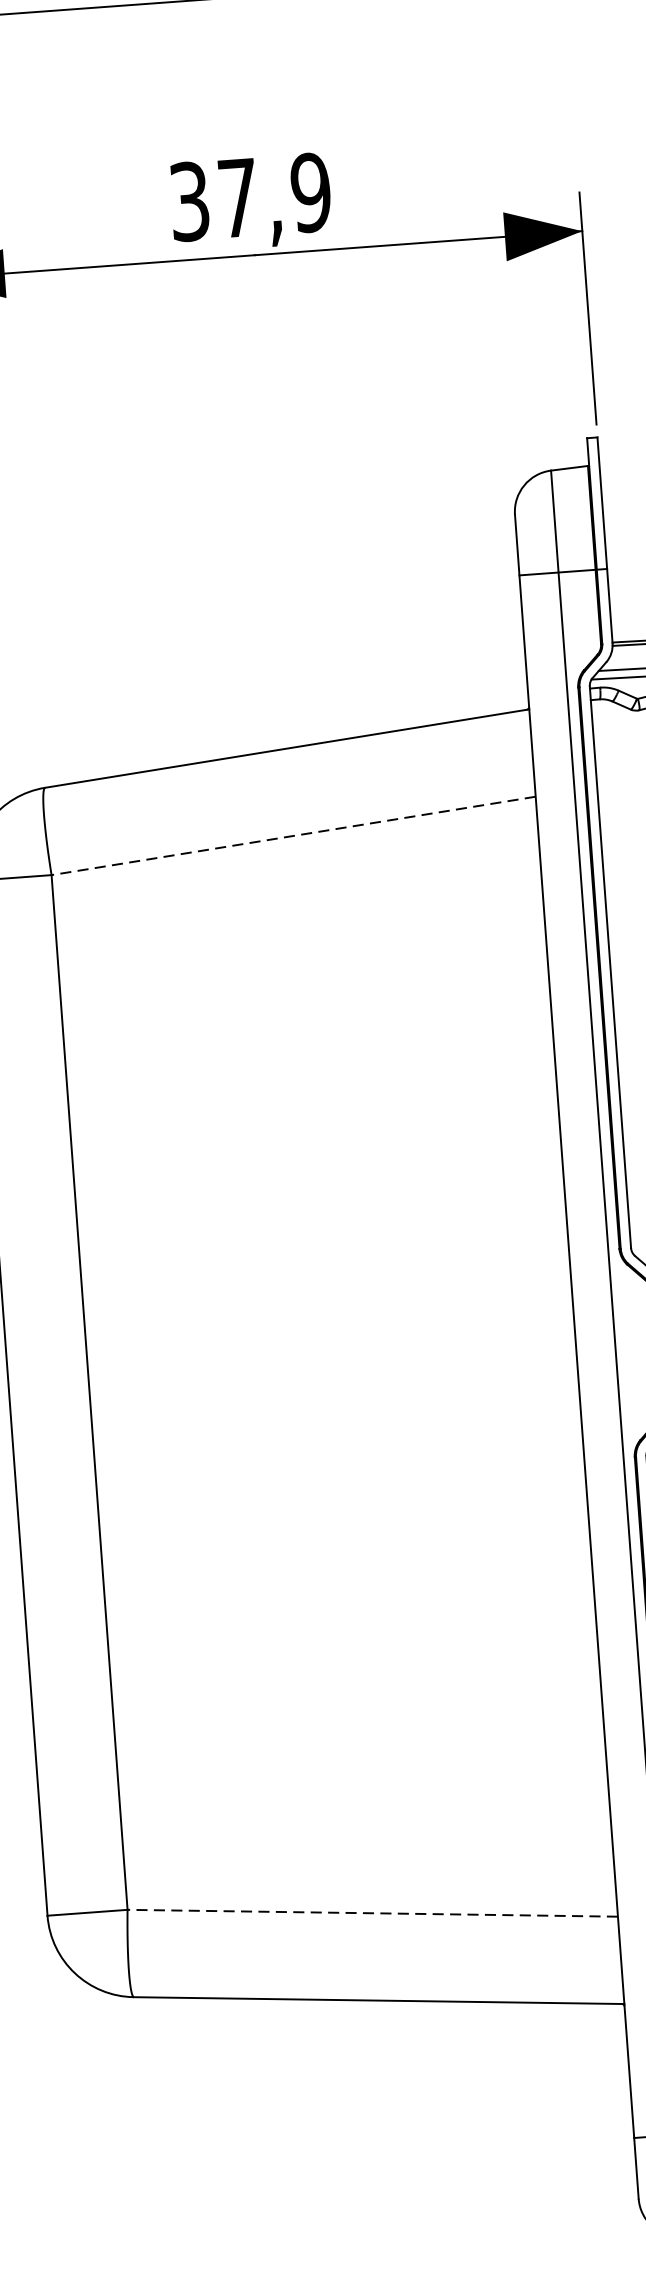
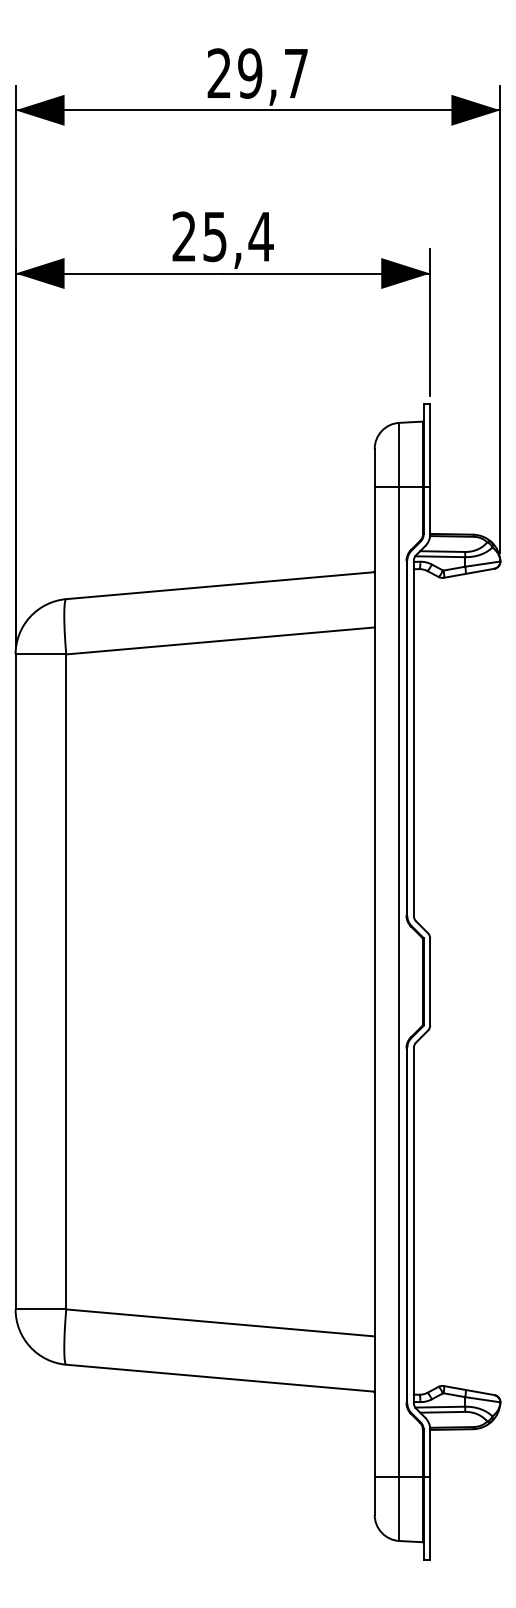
text: (249, 196) -> (222, 236), 37,9 -> 25,4
line: (293, 835) -> (220, 640), dashed -> solid
line: (372, 1912) -> (220, 1322), dashed -> solid

